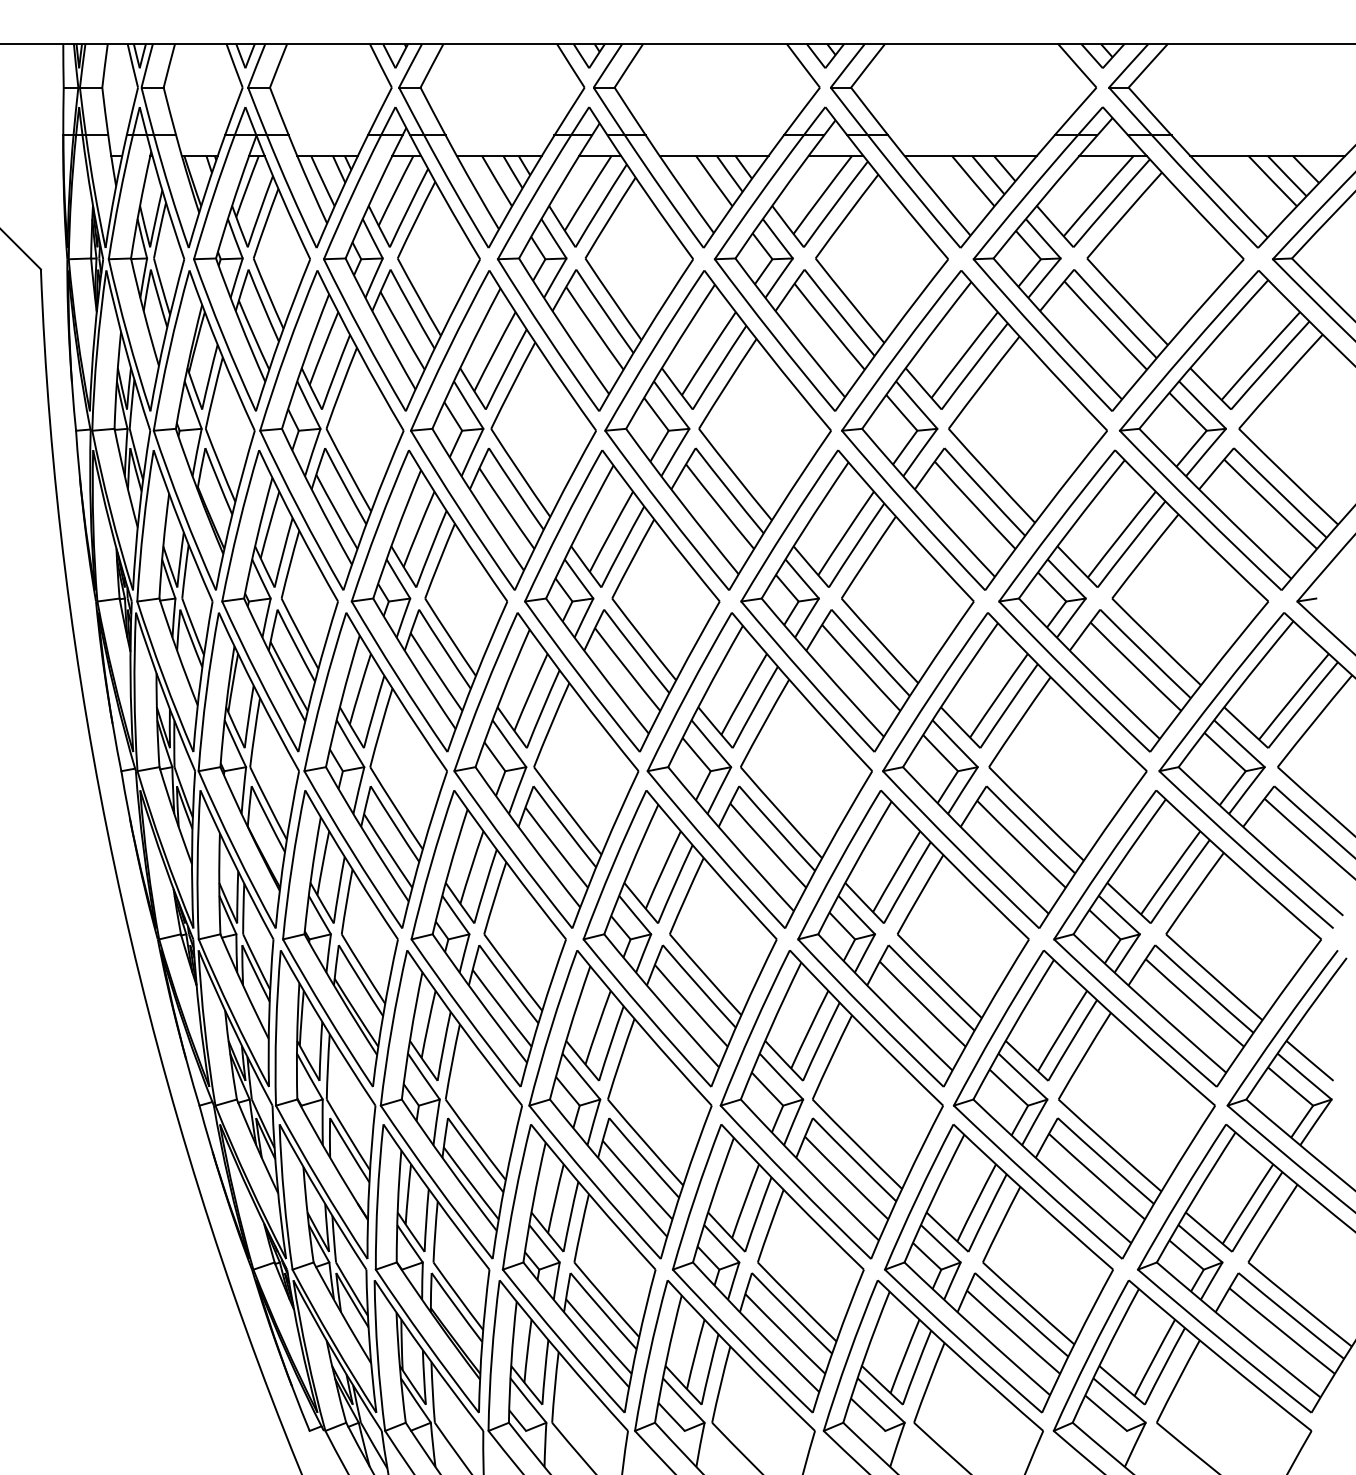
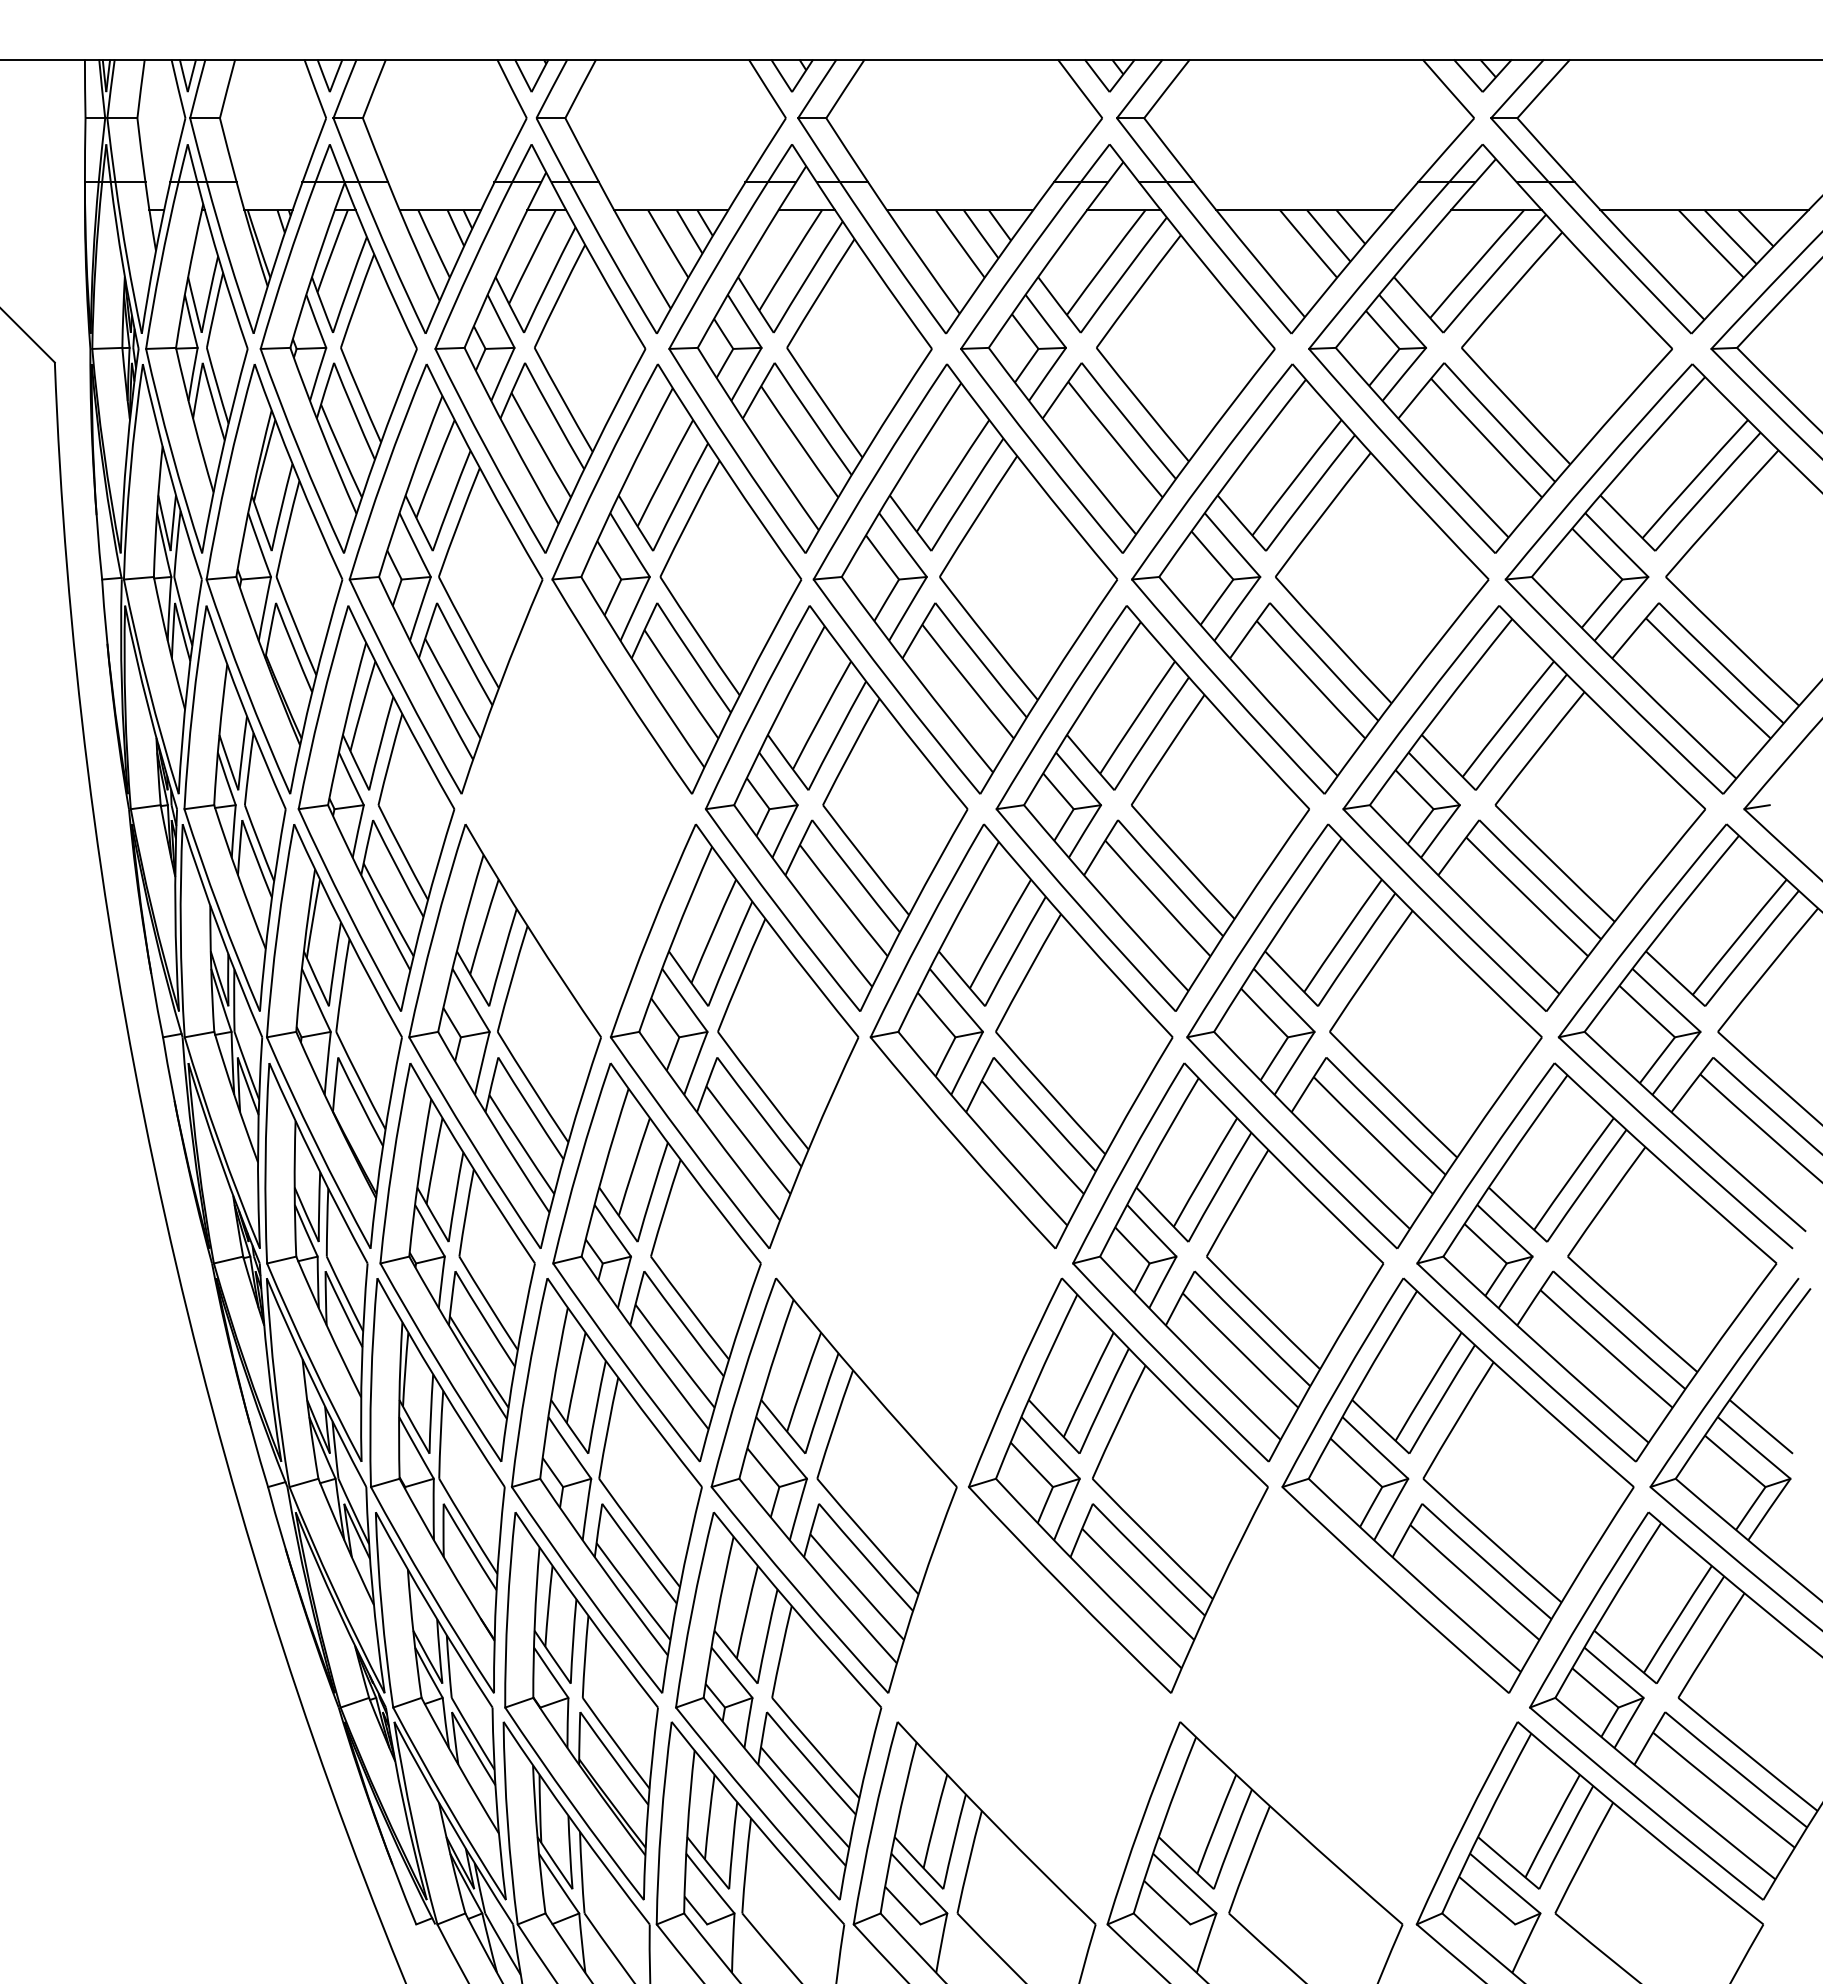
part: (428, 601) -> (576, 808), removed
part: (679, 938) -> (913, 1262), removed
part: (767, 1268) -> (1032, 1705), removed
part: (998, 1268) -> (1342, 1705), removed

